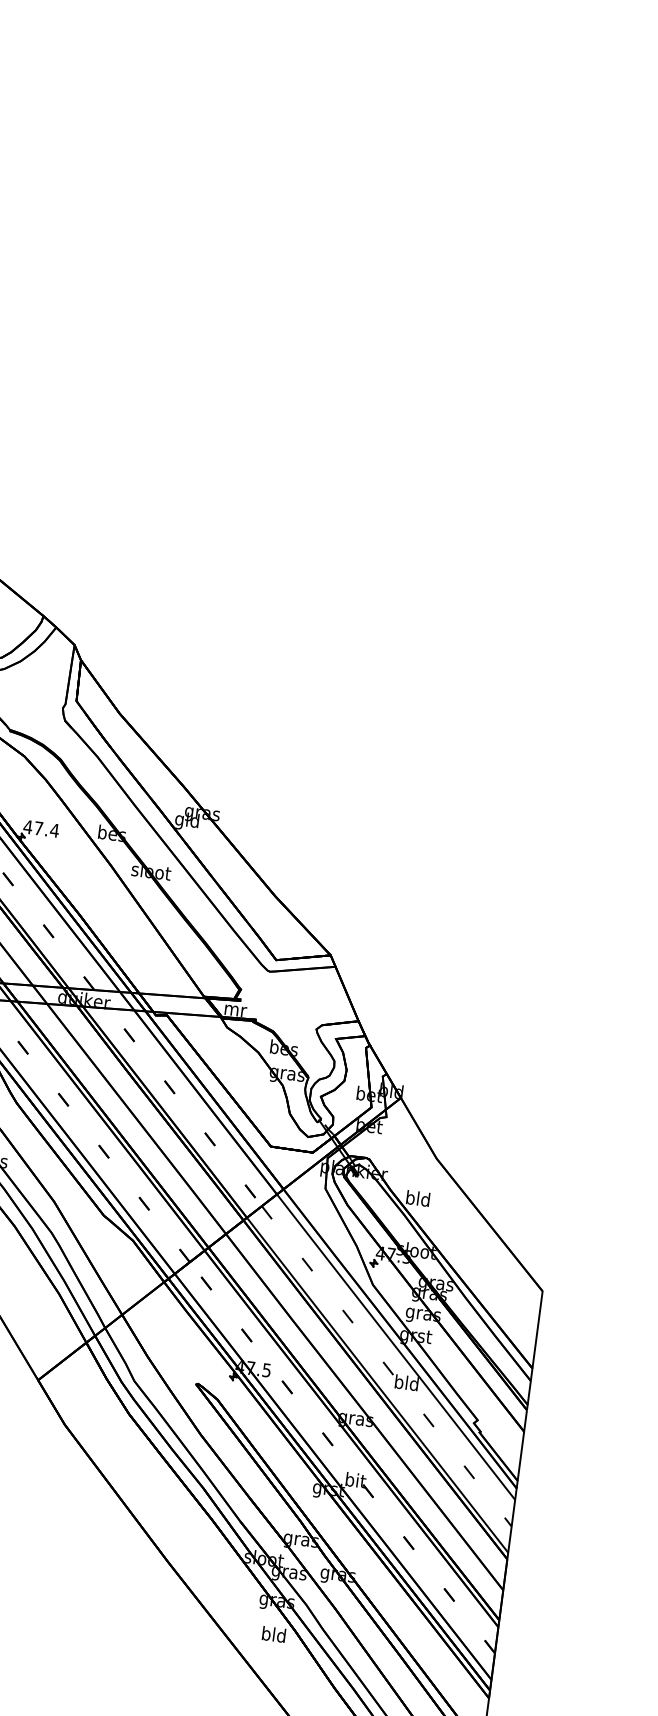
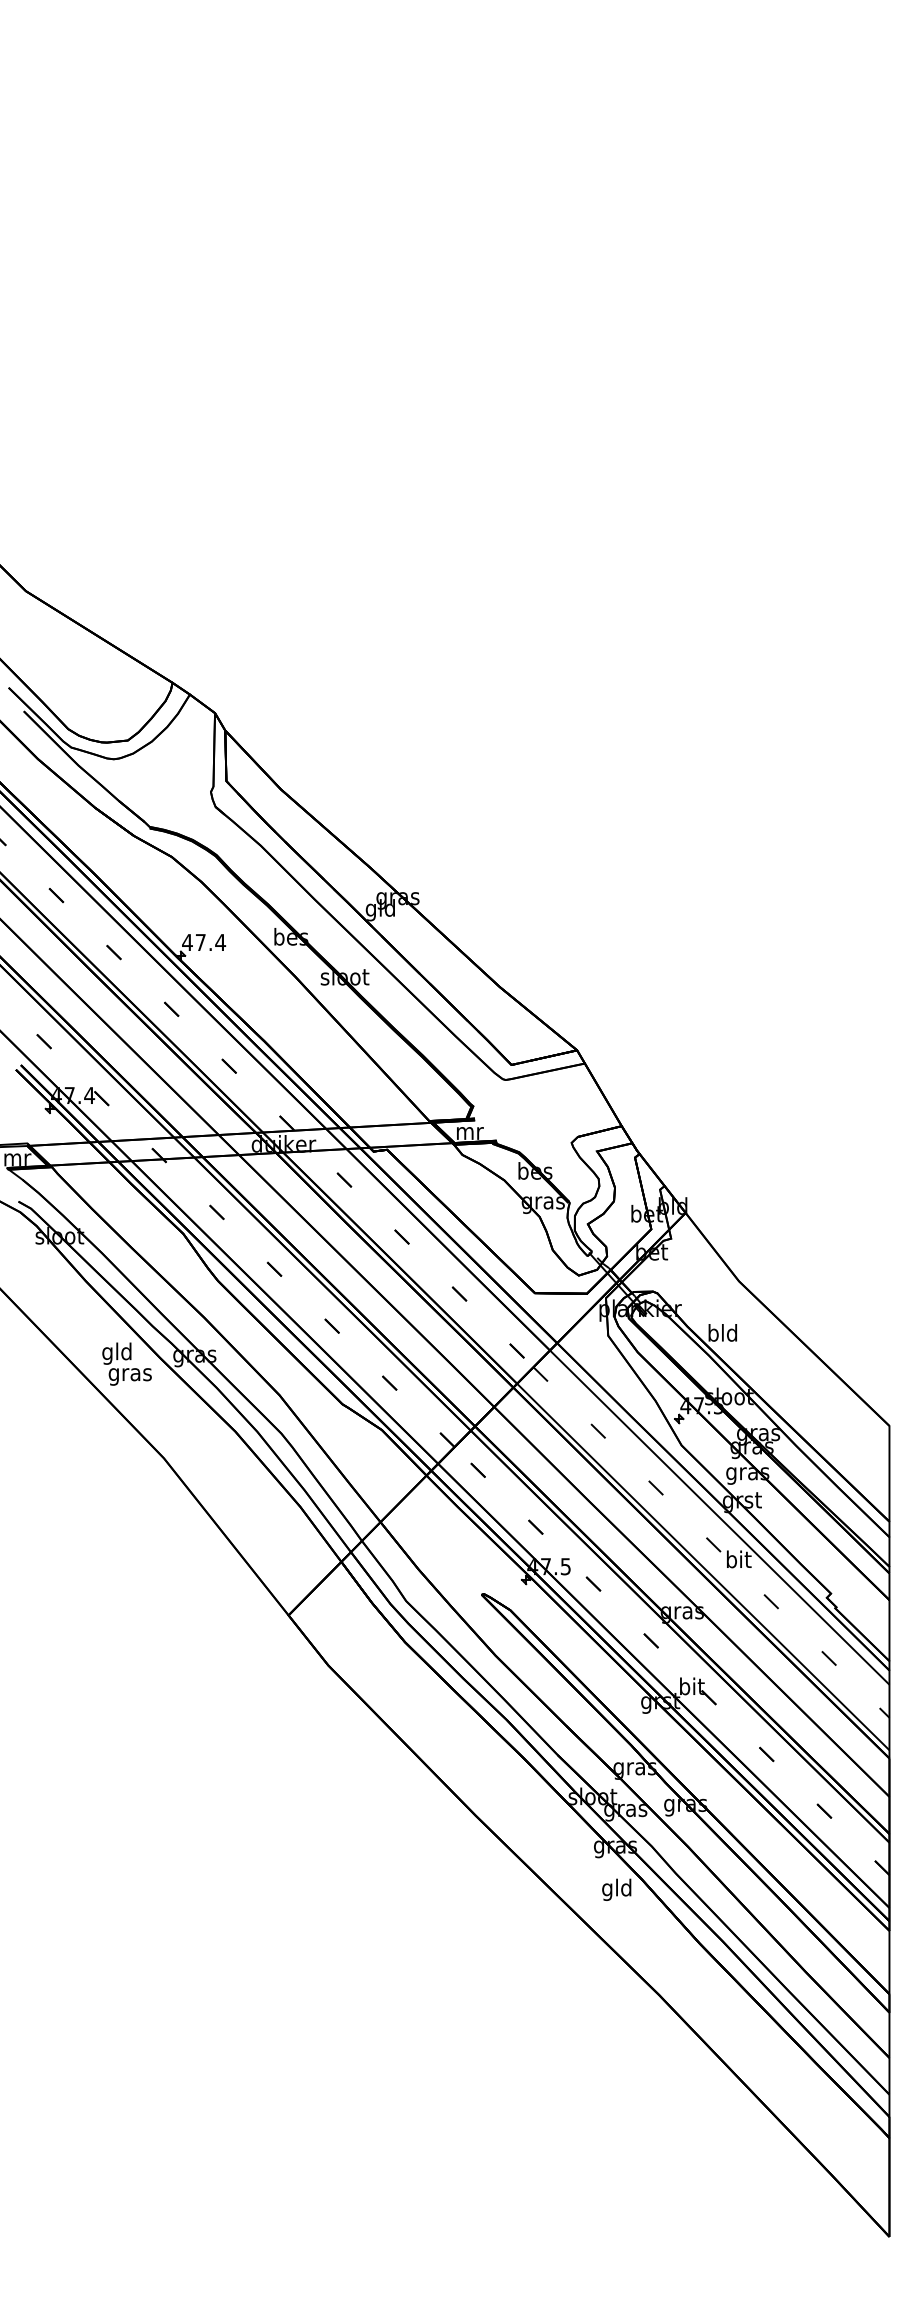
text: (406, 1382) -> (738, 1559), bld -> bit
text: (266, 1635) -> (607, 1889), bld -> gld

